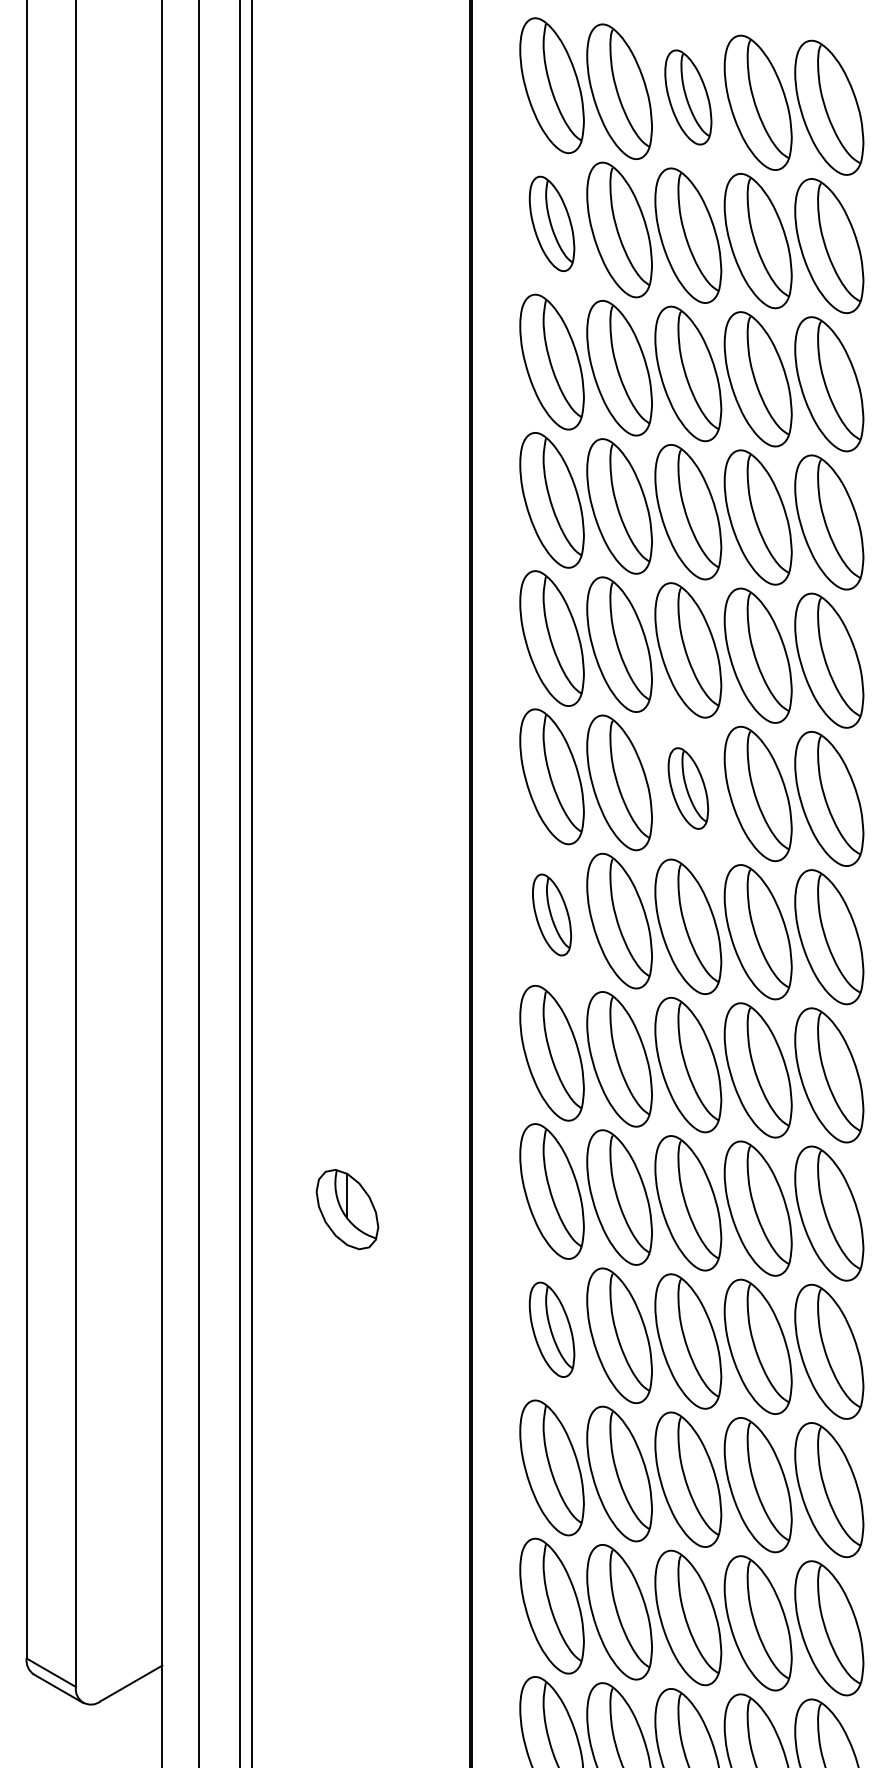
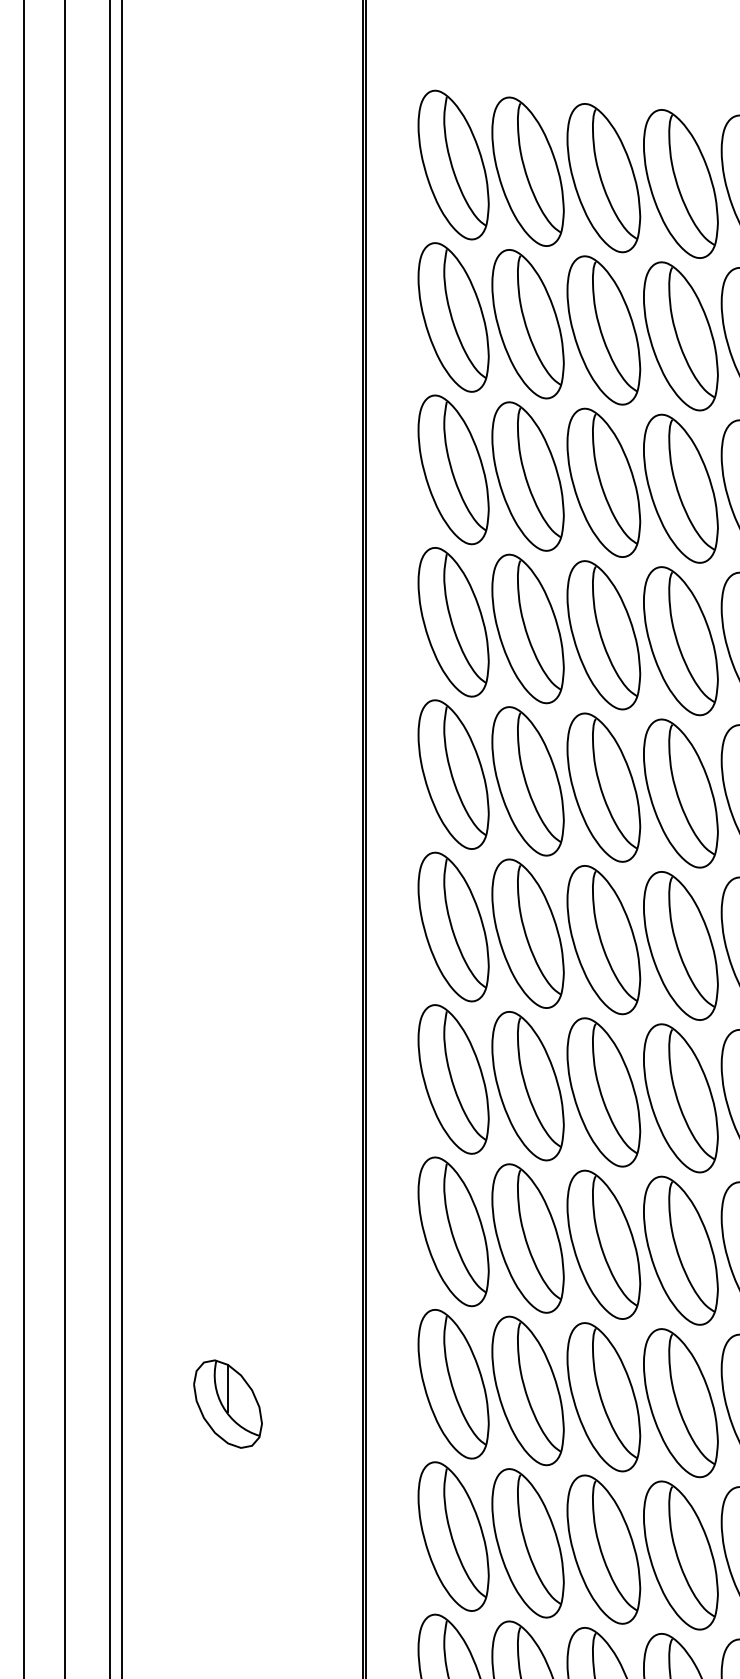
part: (688, 97) -> (604, 178), size x1.43
part: (551, 223) -> (452, 317), size x1.43
part: (688, 788) -> (604, 939), size x1.67
part: (551, 914) -> (452, 1078), size x1.67
part: (551, 1329) -> (452, 1536), size x1.43

